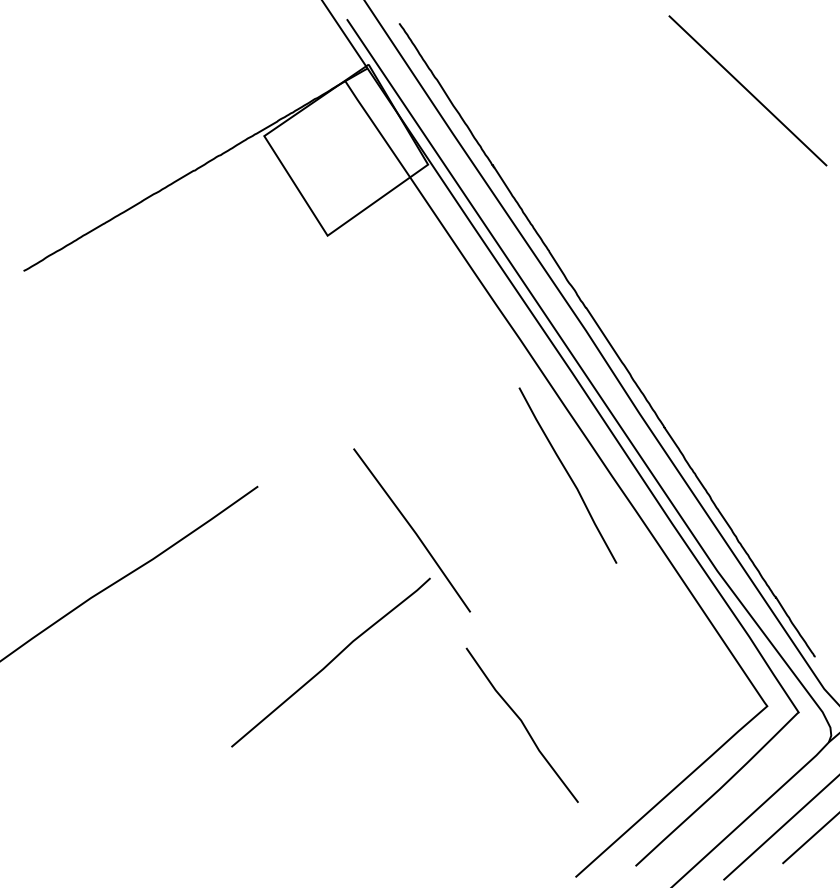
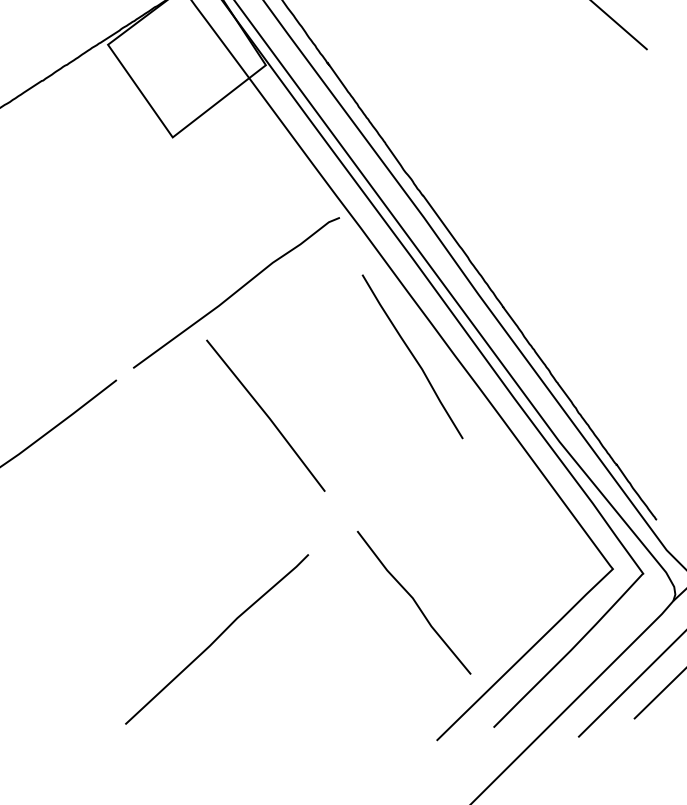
curve: (386, 400) -> (235, 292), added
line: (330, 662) -> (216, 639), moved
line: (521, 723) -> (413, 601), moved

